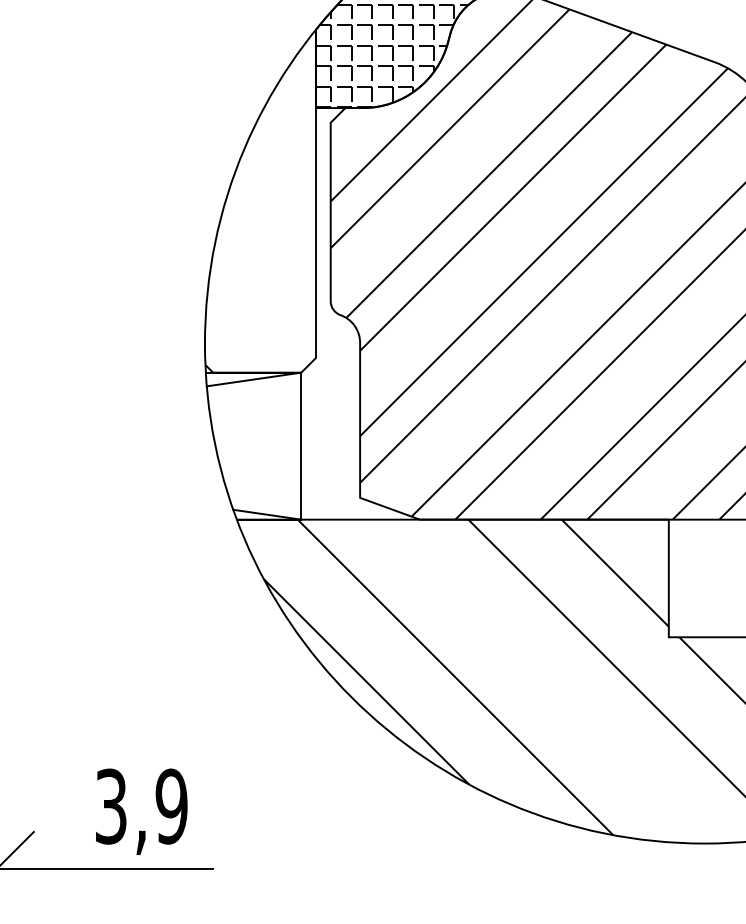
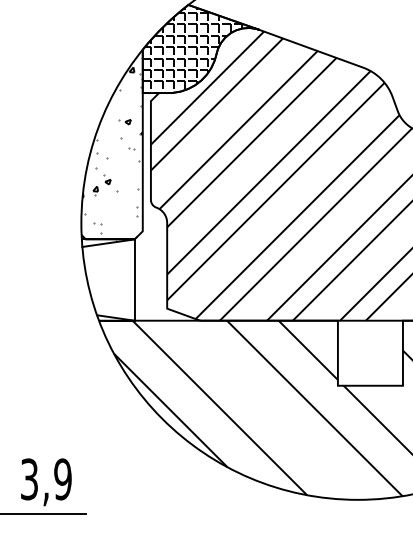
hatch: (261, 208) -> (112, 148), added

